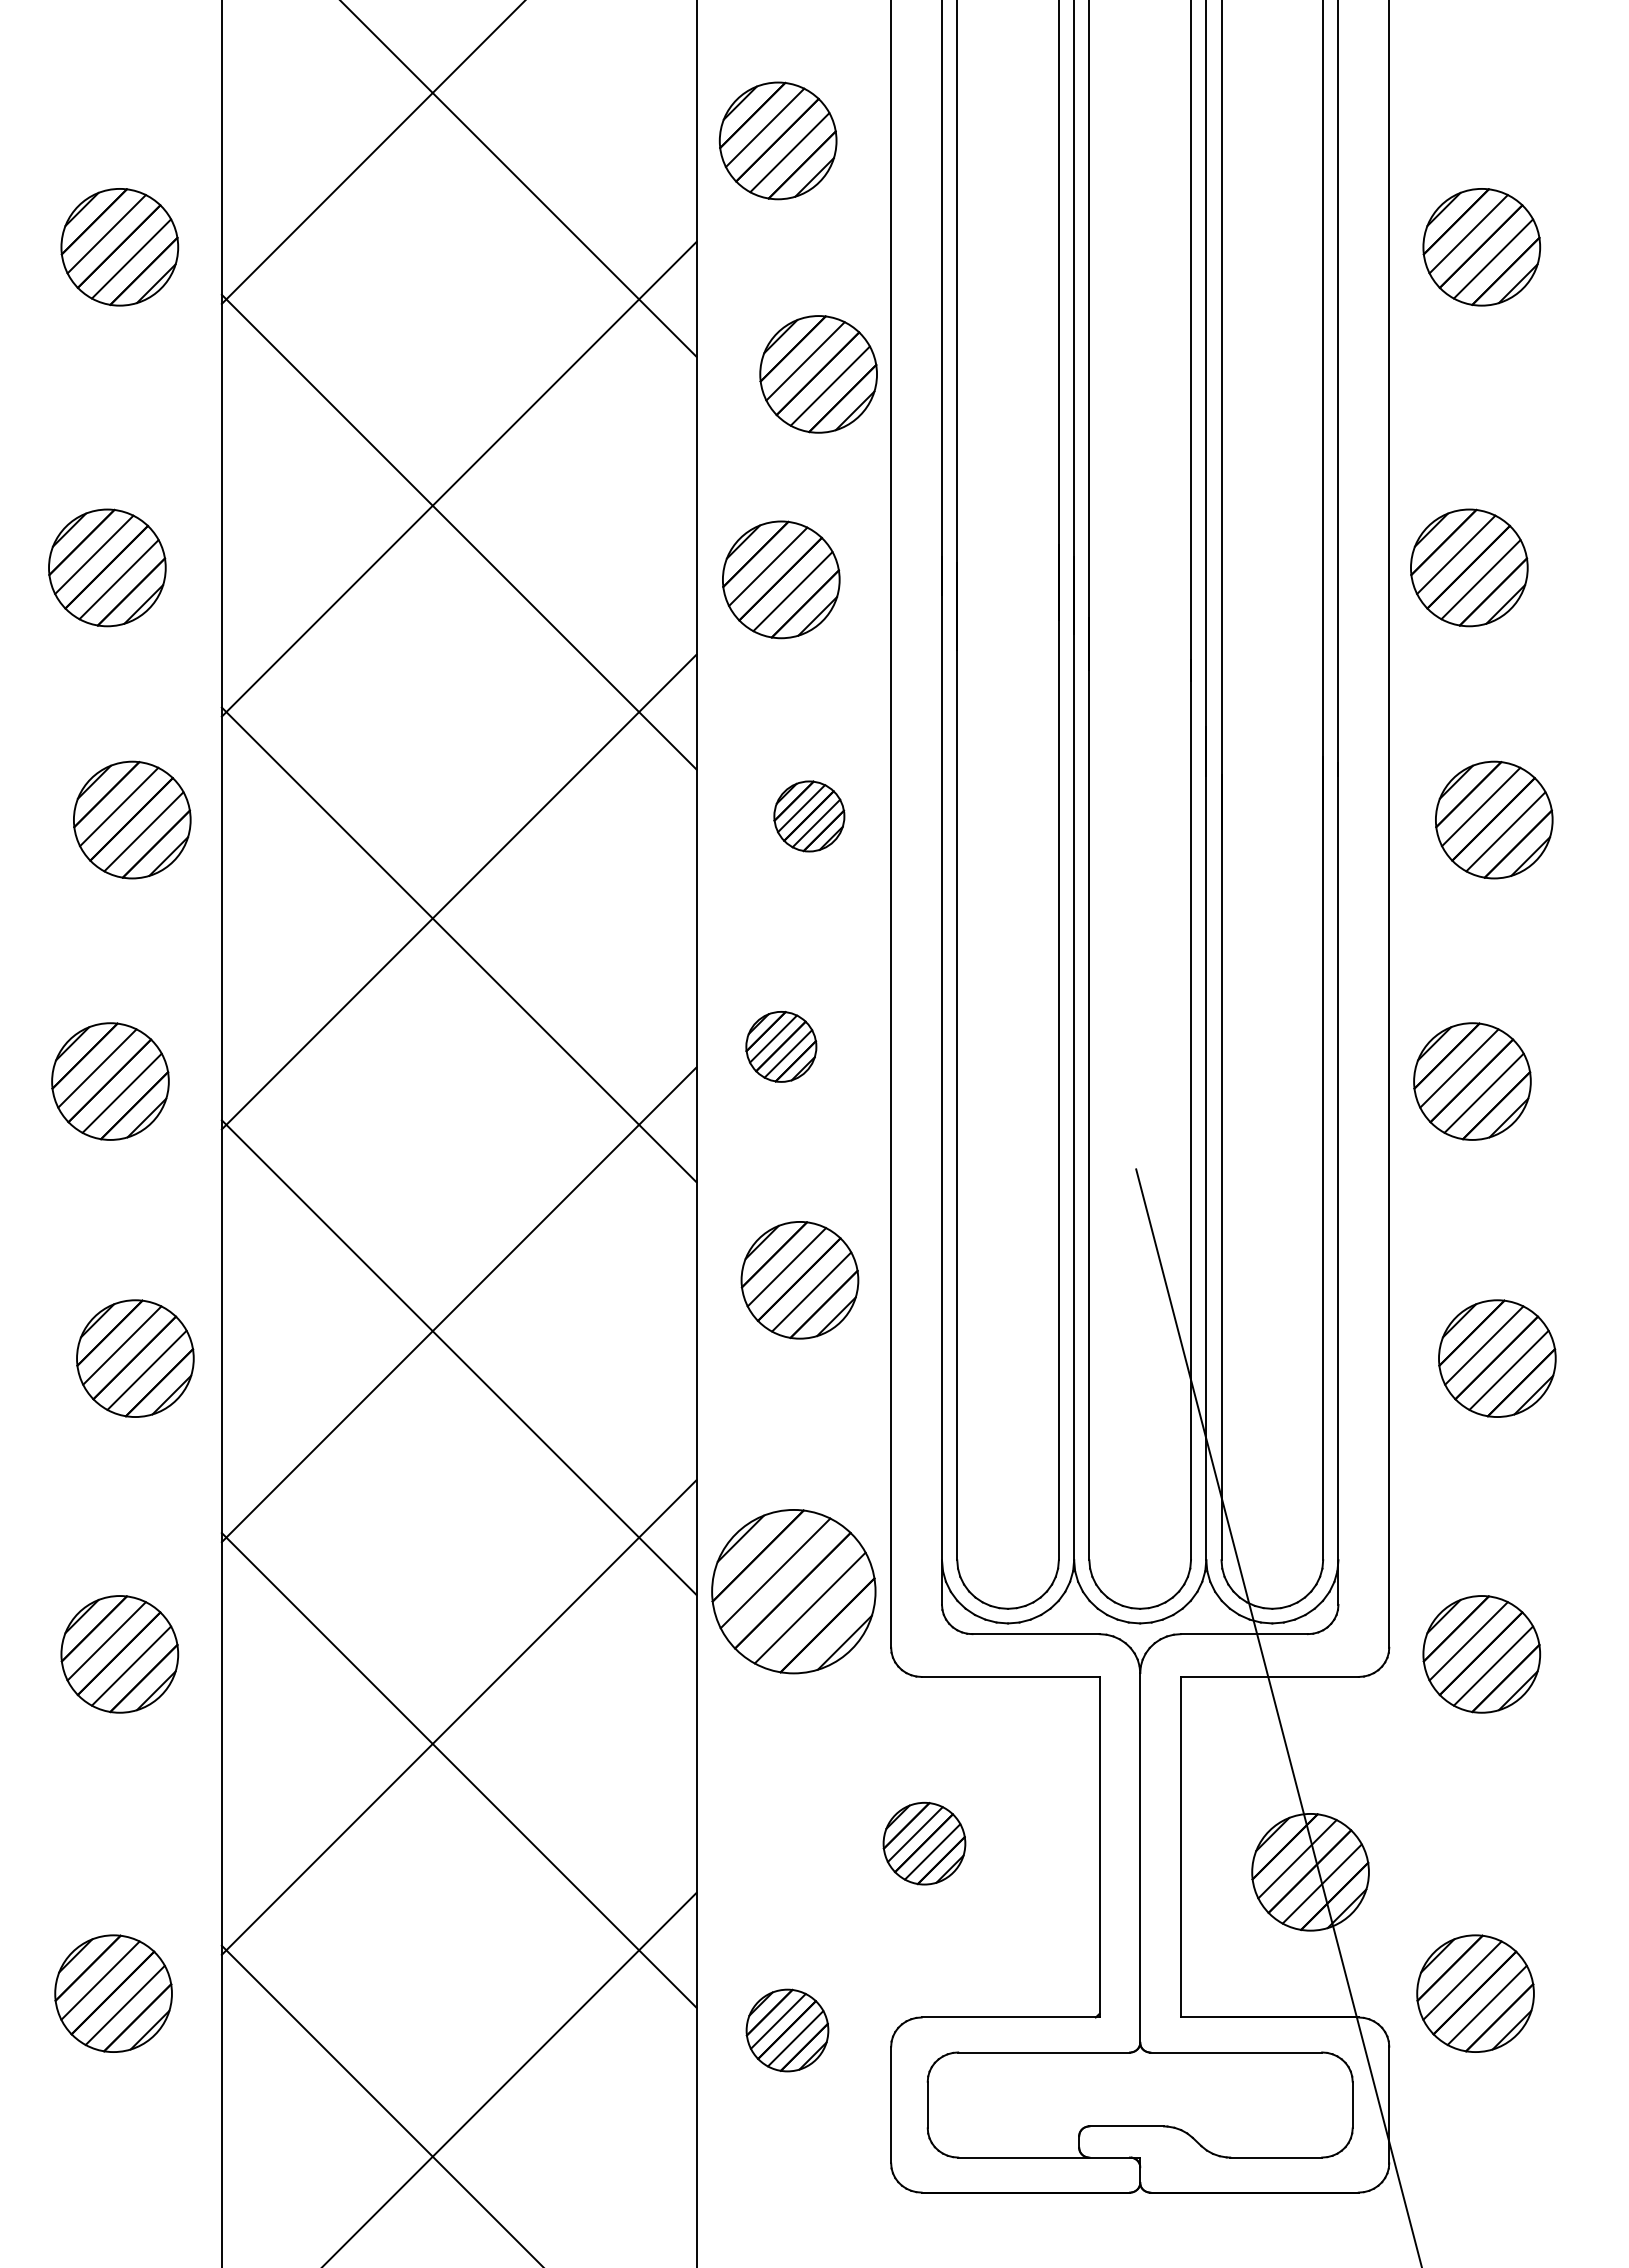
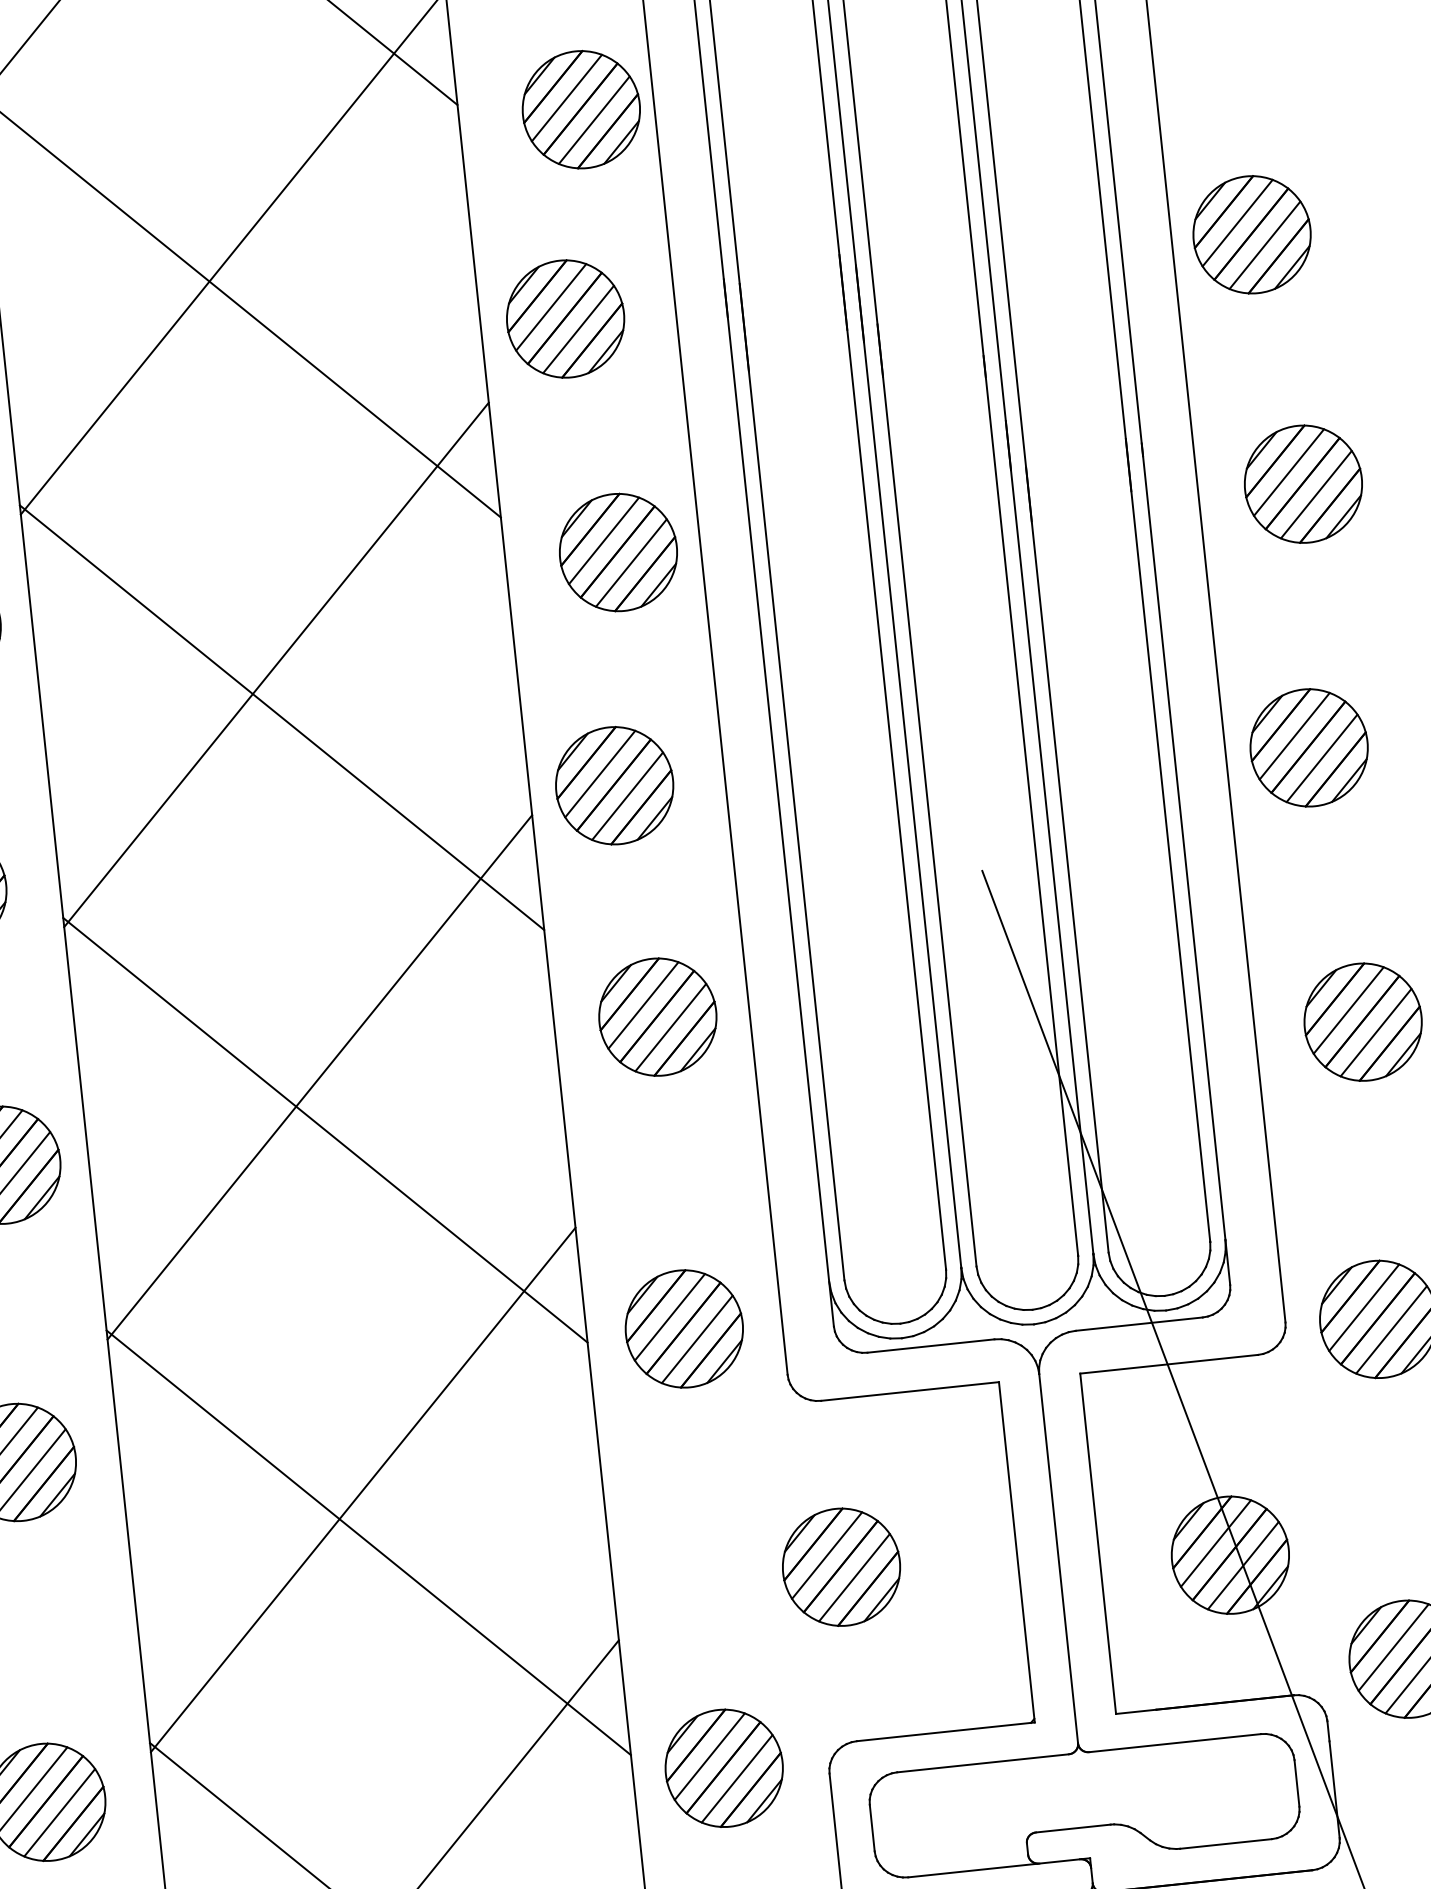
part: (809, 816) -> (618, 552), size x1.67
part: (781, 1046) -> (614, 785), size x1.67
part: (793, 1591) -> (684, 1328), size x0.71
part: (924, 1843) -> (841, 1566), size x1.43
part: (787, 2030) -> (724, 1768), size x1.43

